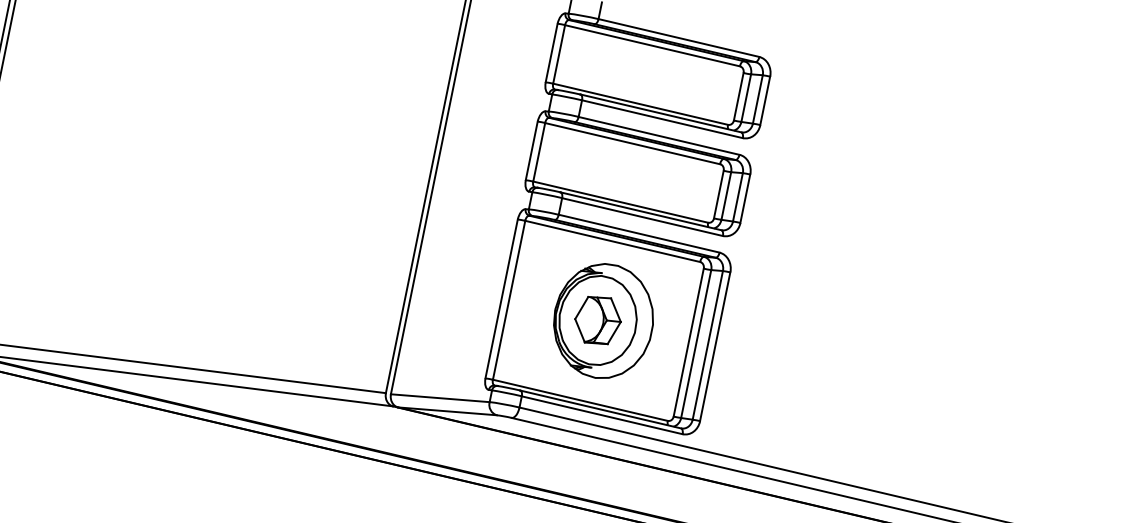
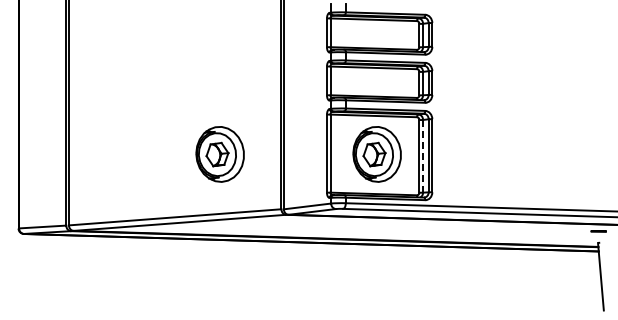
part: (282, 256) -> (219, 154), added
line: (696, 344) -> (423, 156), solid -> dashed

